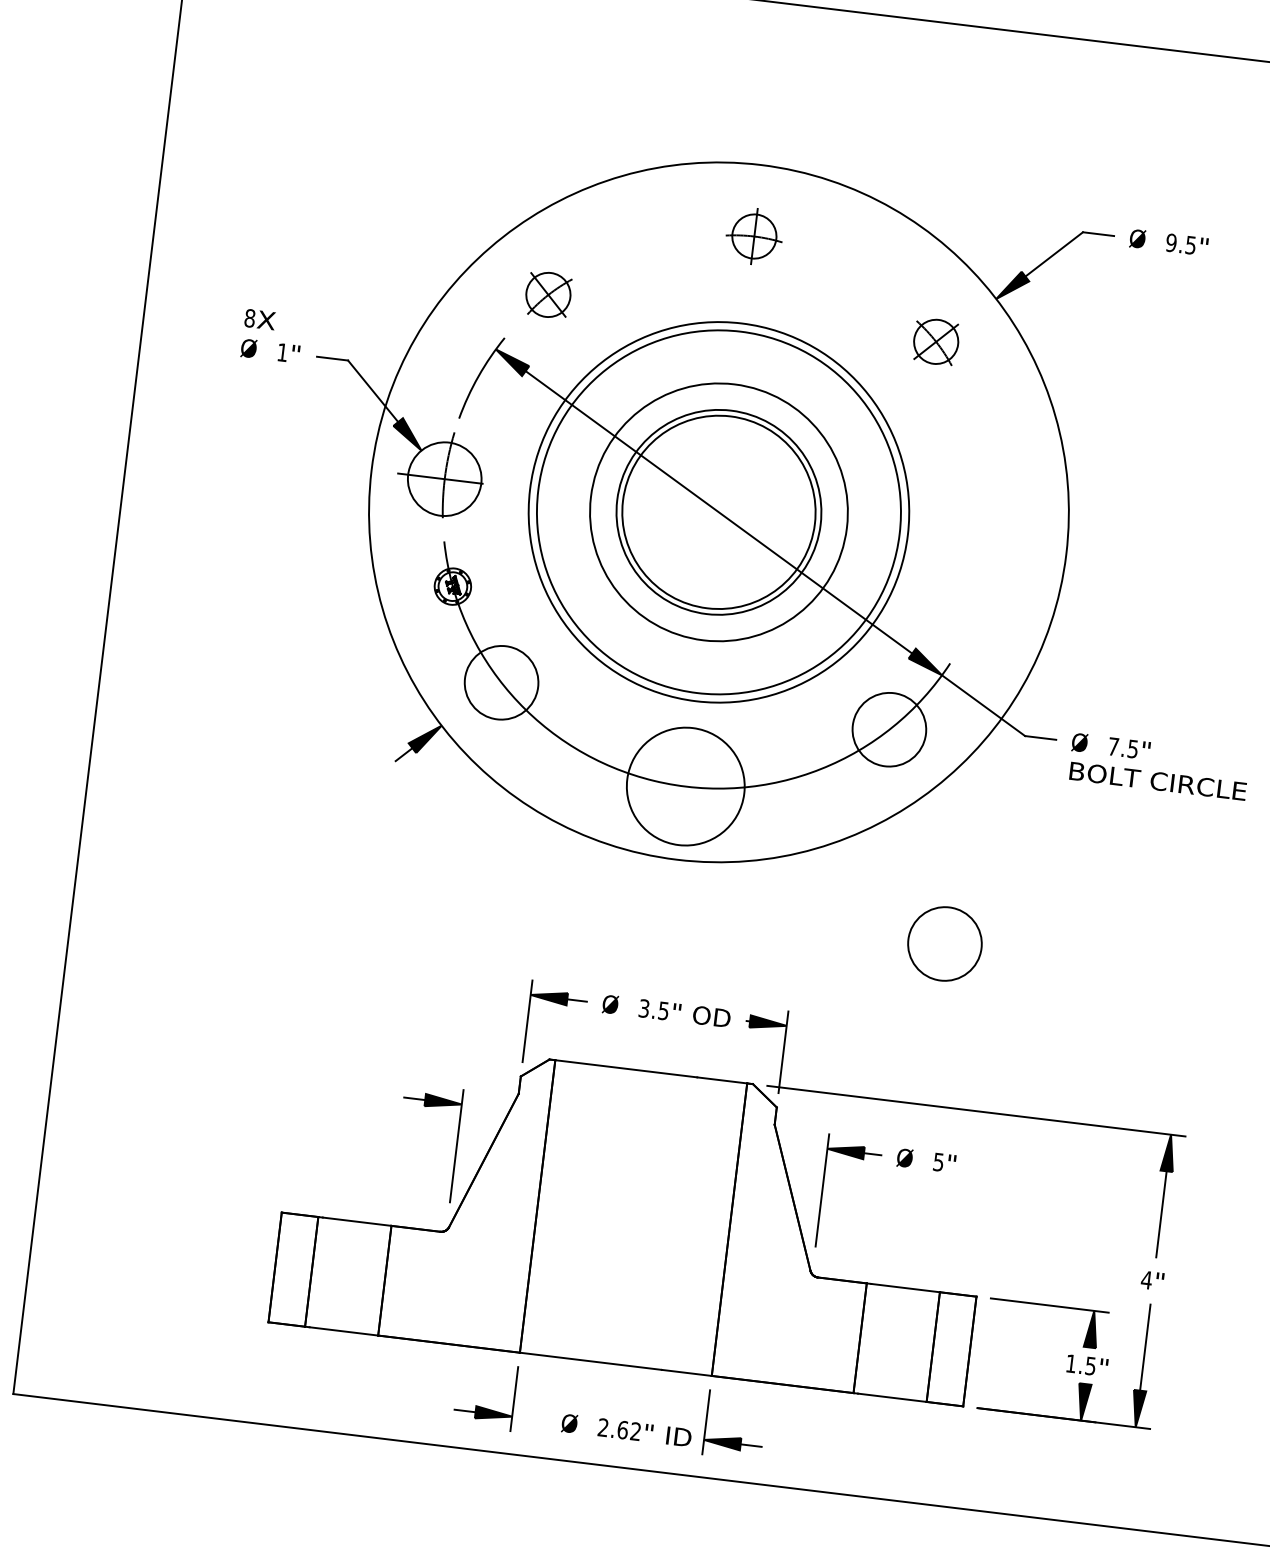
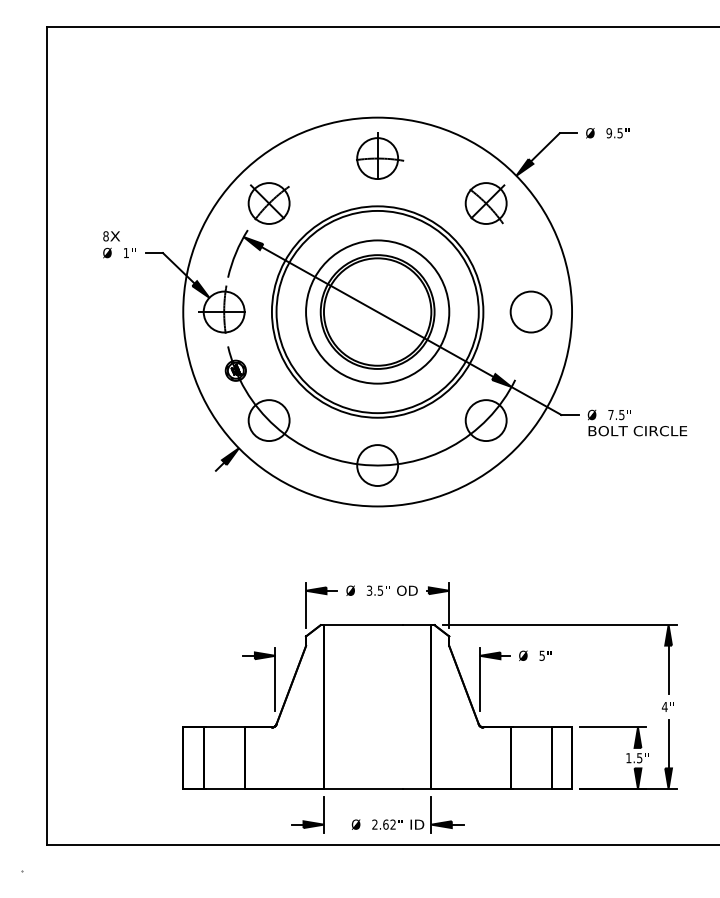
part: (757, 233) -> (380, 155), size x1.67
part: (547, 294) -> (268, 203), size x1.67
part: (935, 341) -> (485, 203), size x1.67
circle: (685, 786) -> (377, 465), size x0.62
circle: (943, 942) -> (530, 311), moved

